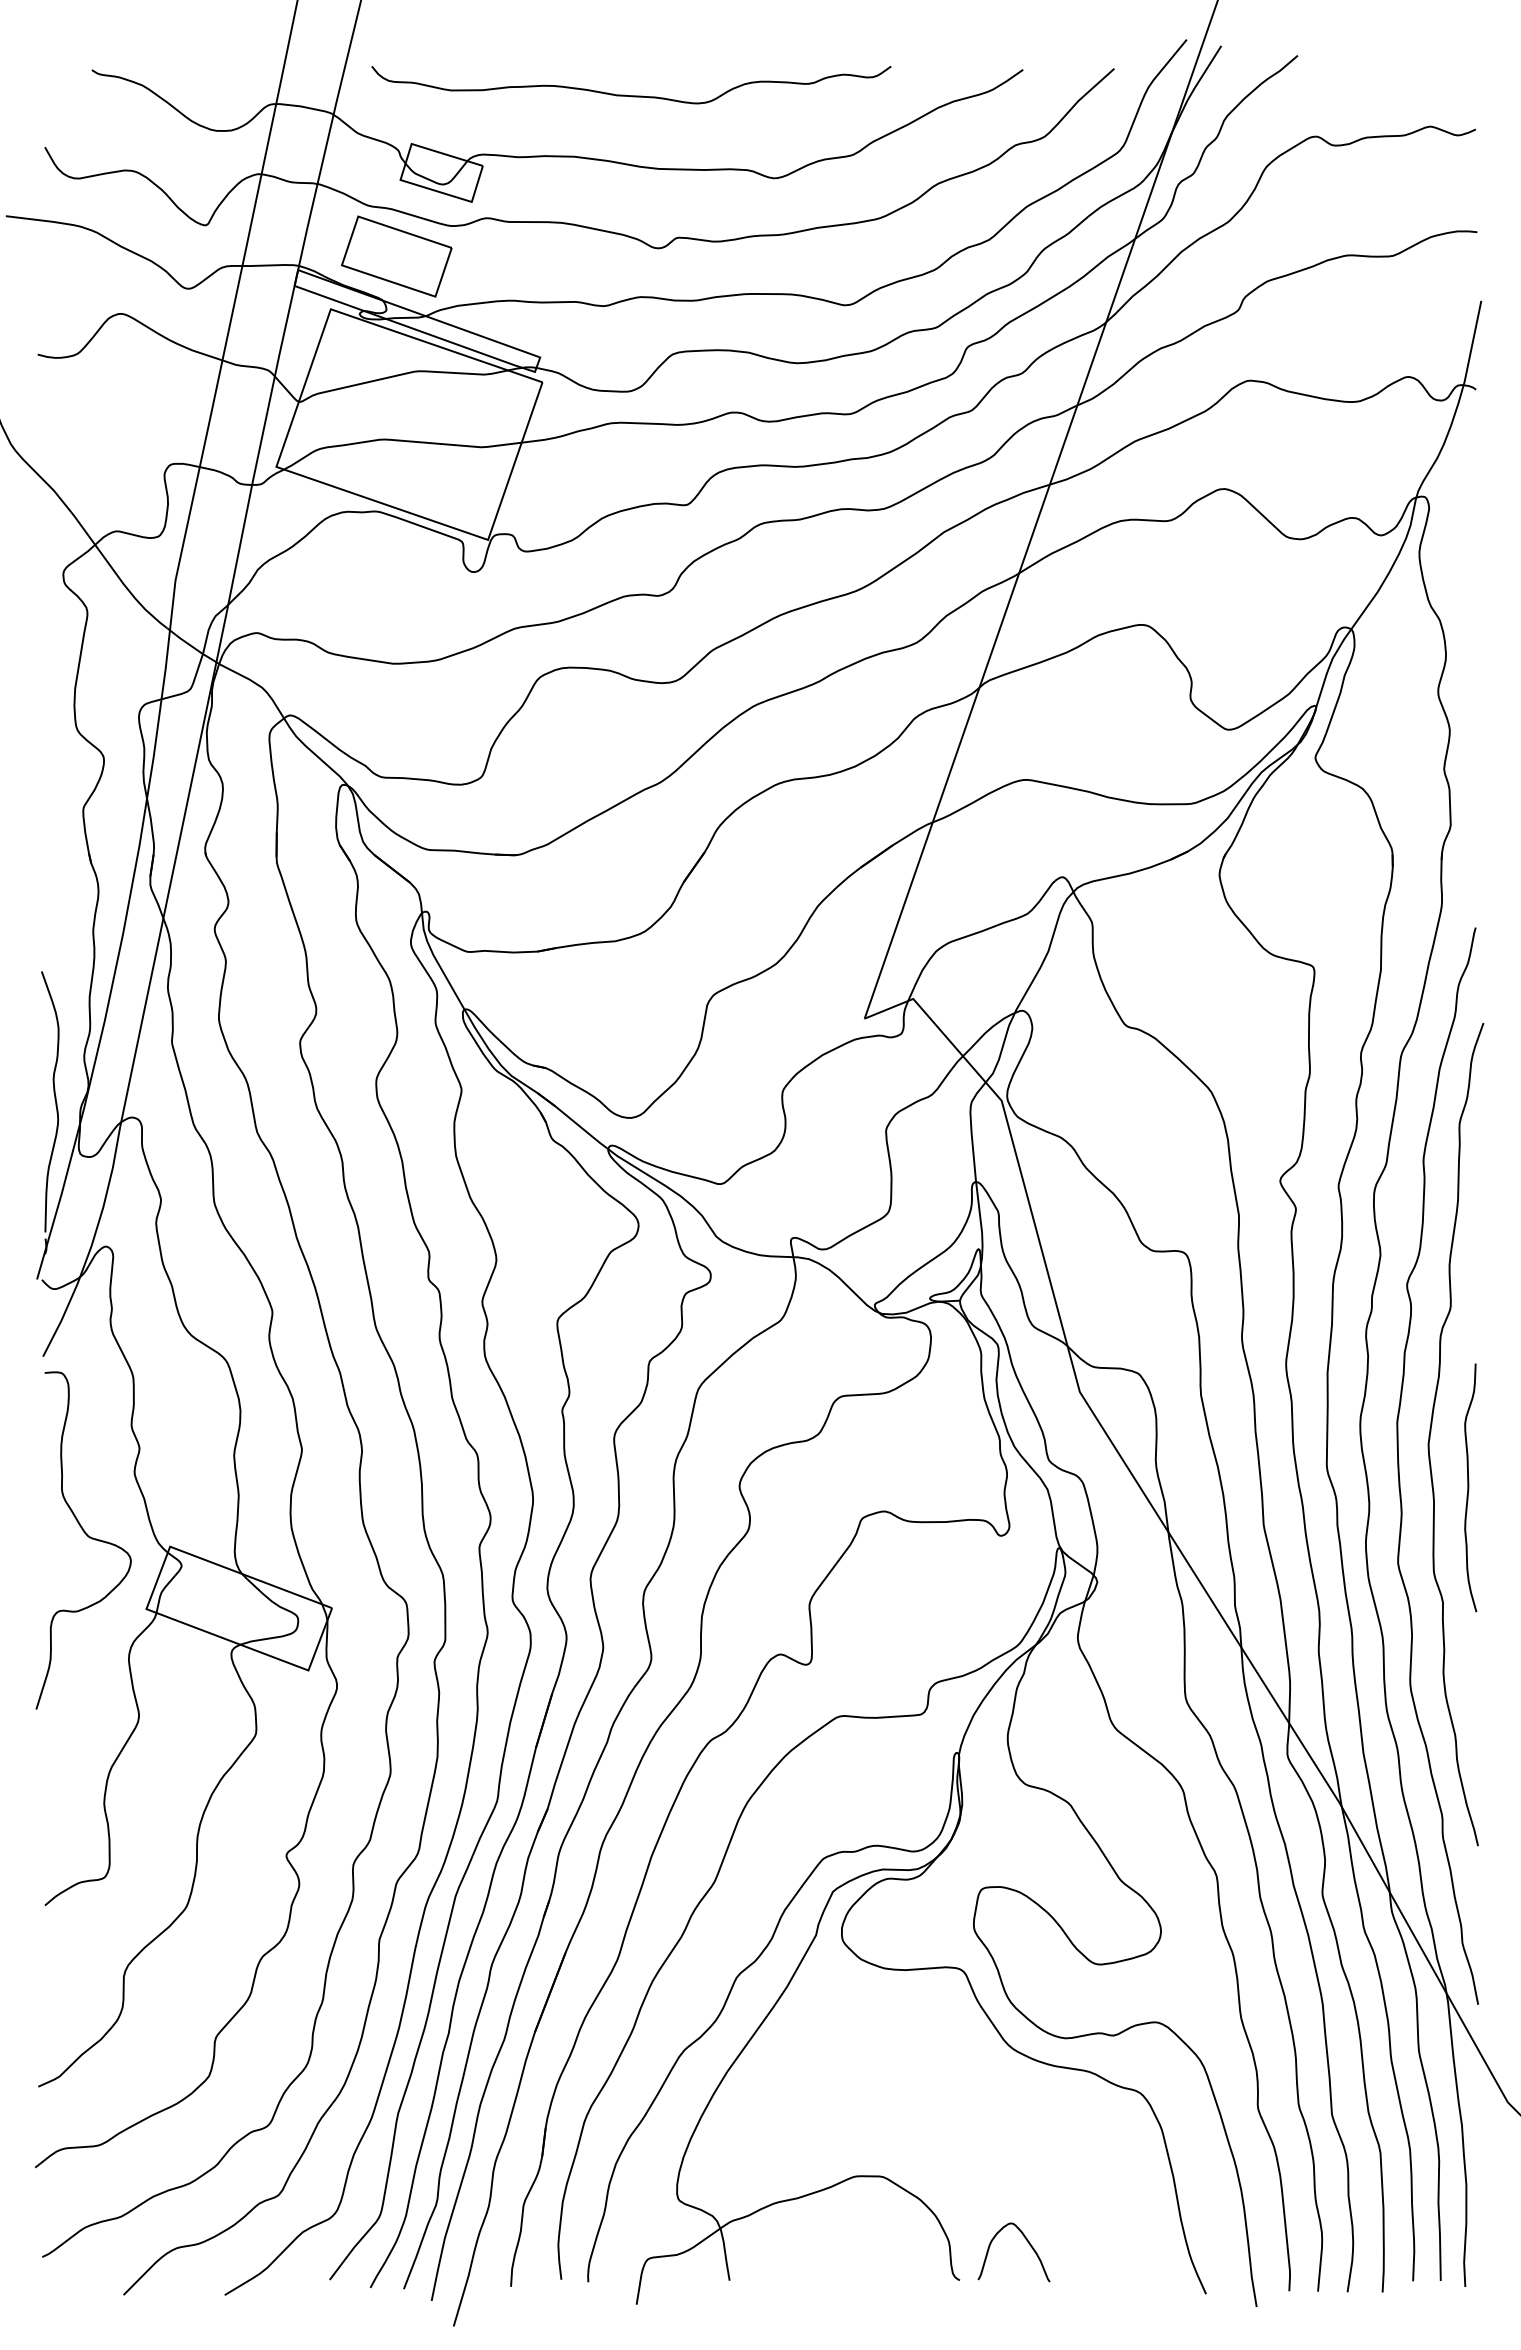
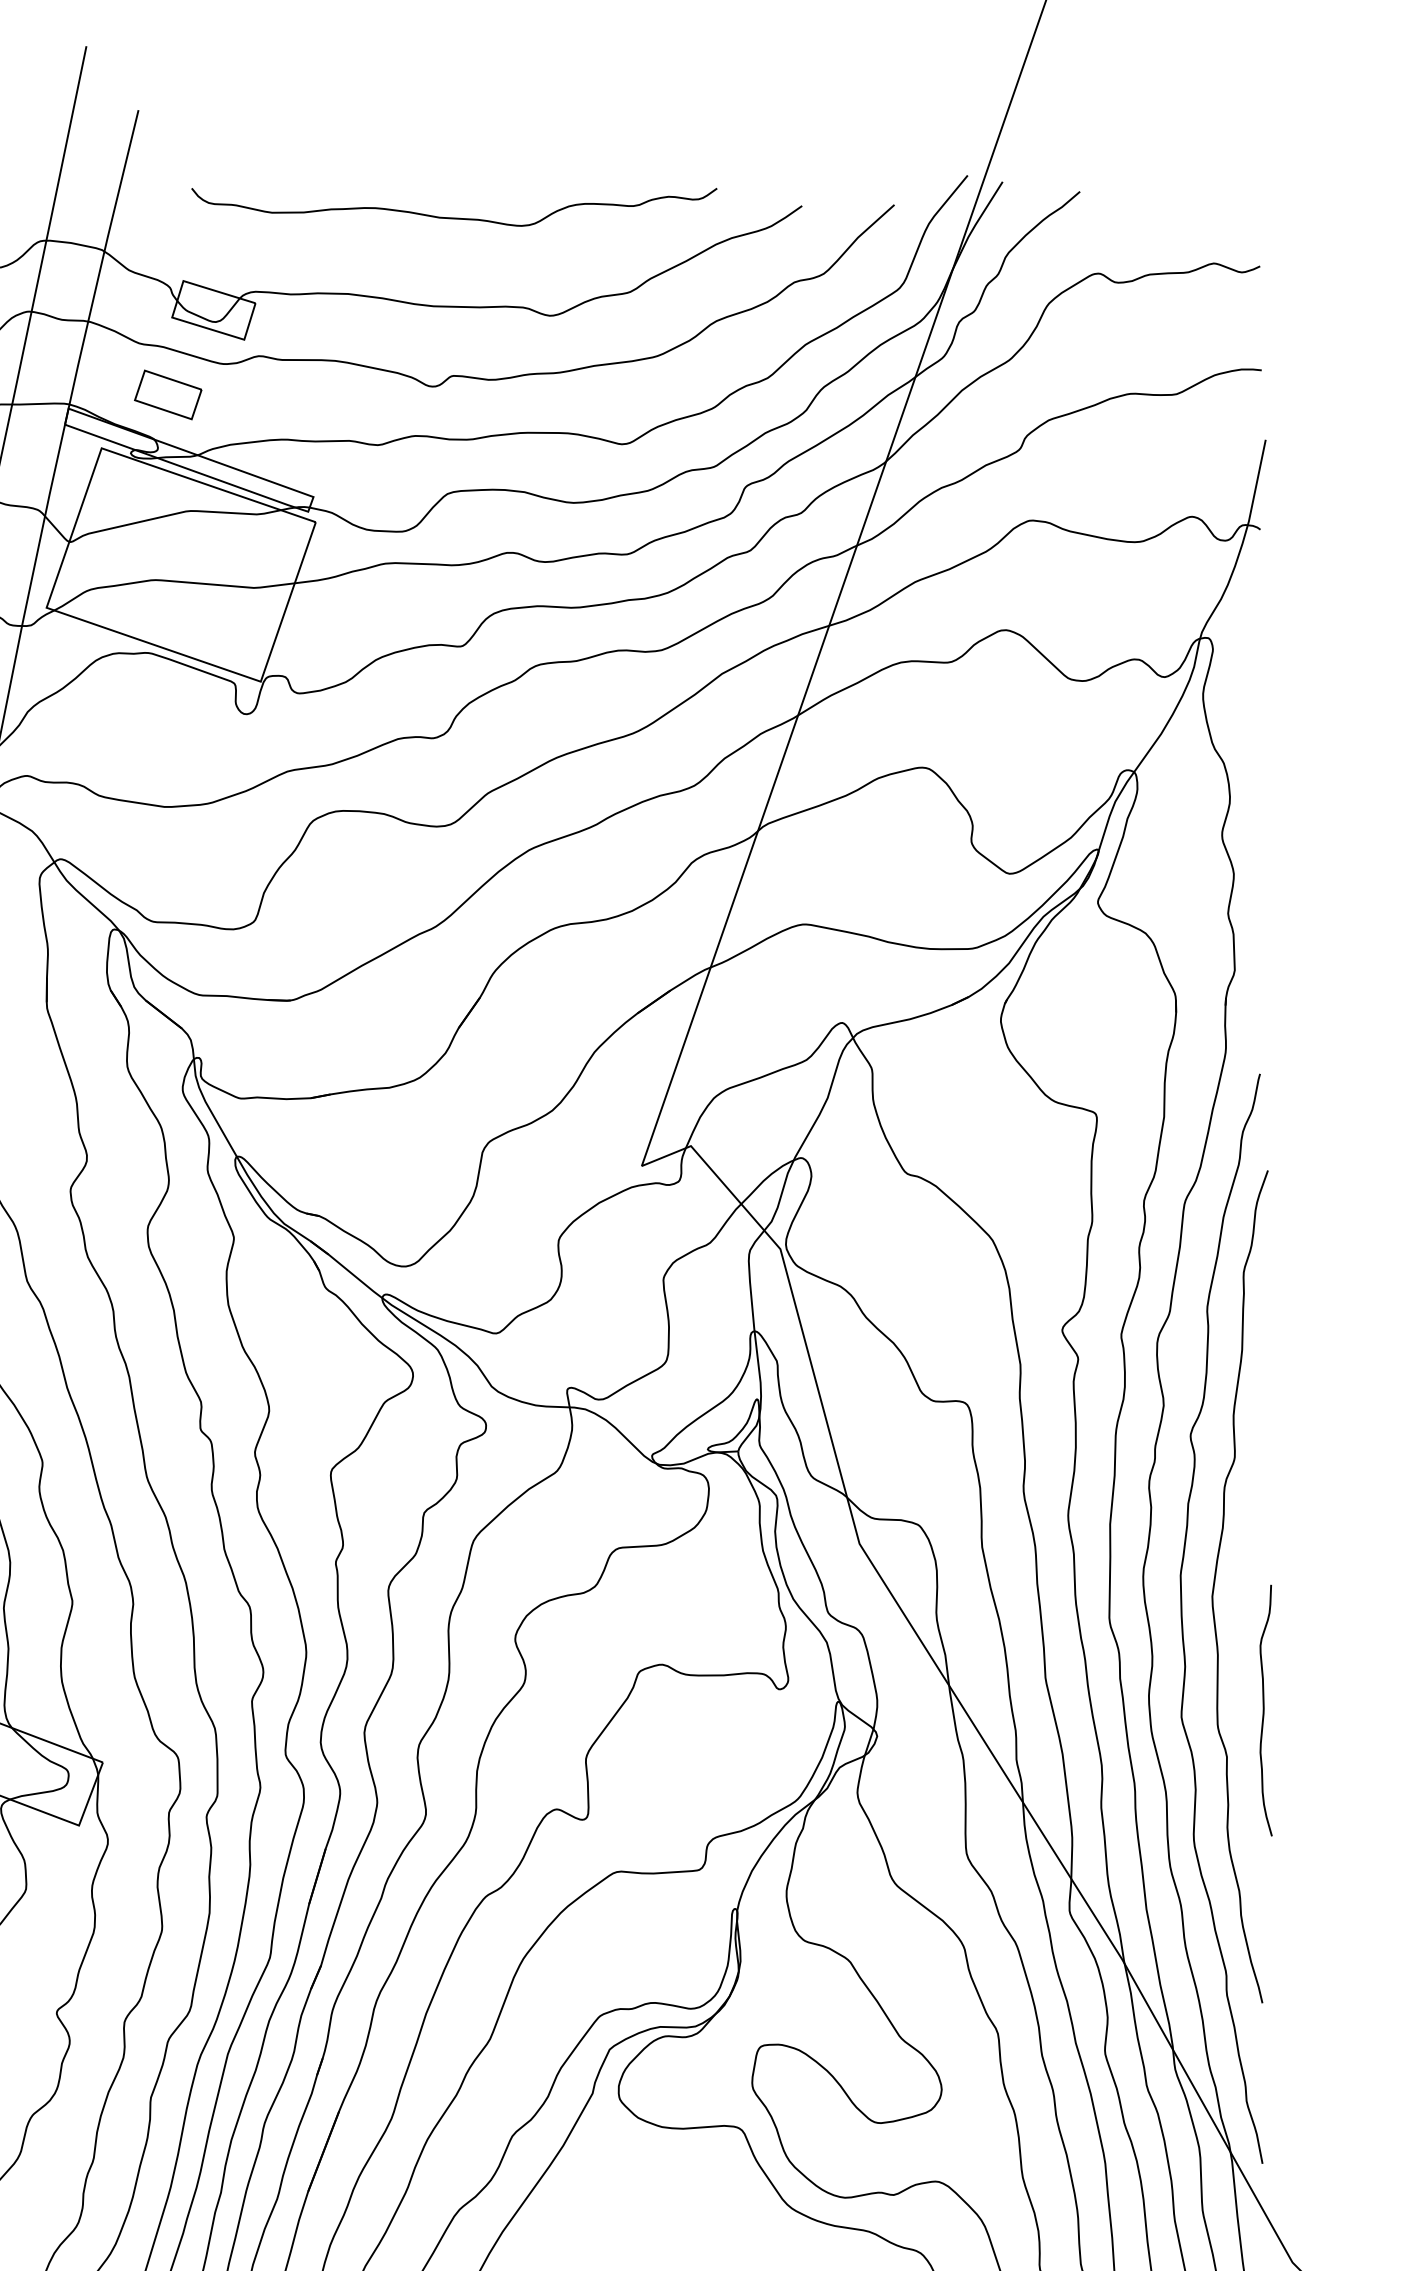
curve: (631, 95) -> (454, 217), moved
part: (396, 256) -> (168, 394), size x0.6
curve: (1469, 1487) -> (1264, 1710), moved

